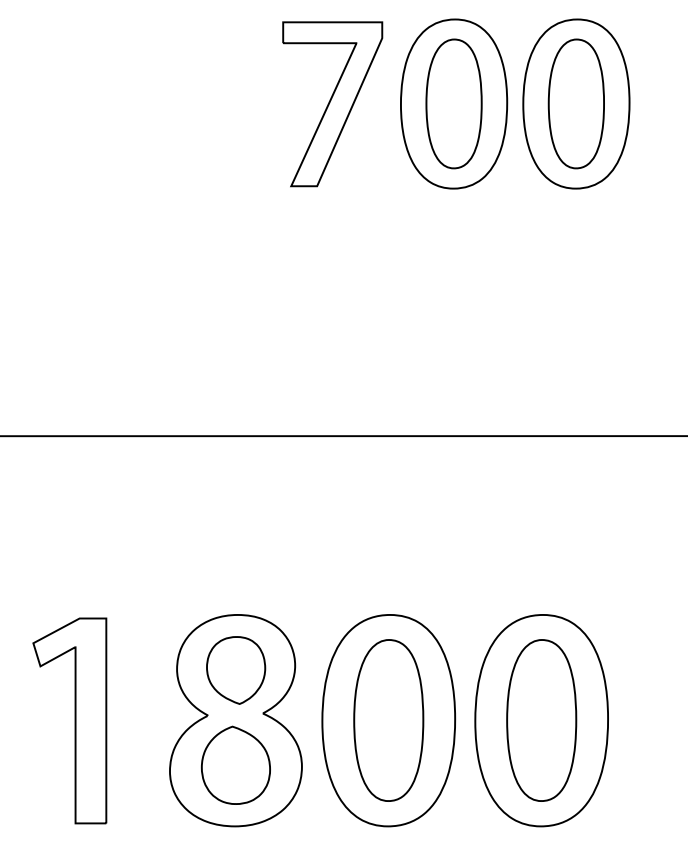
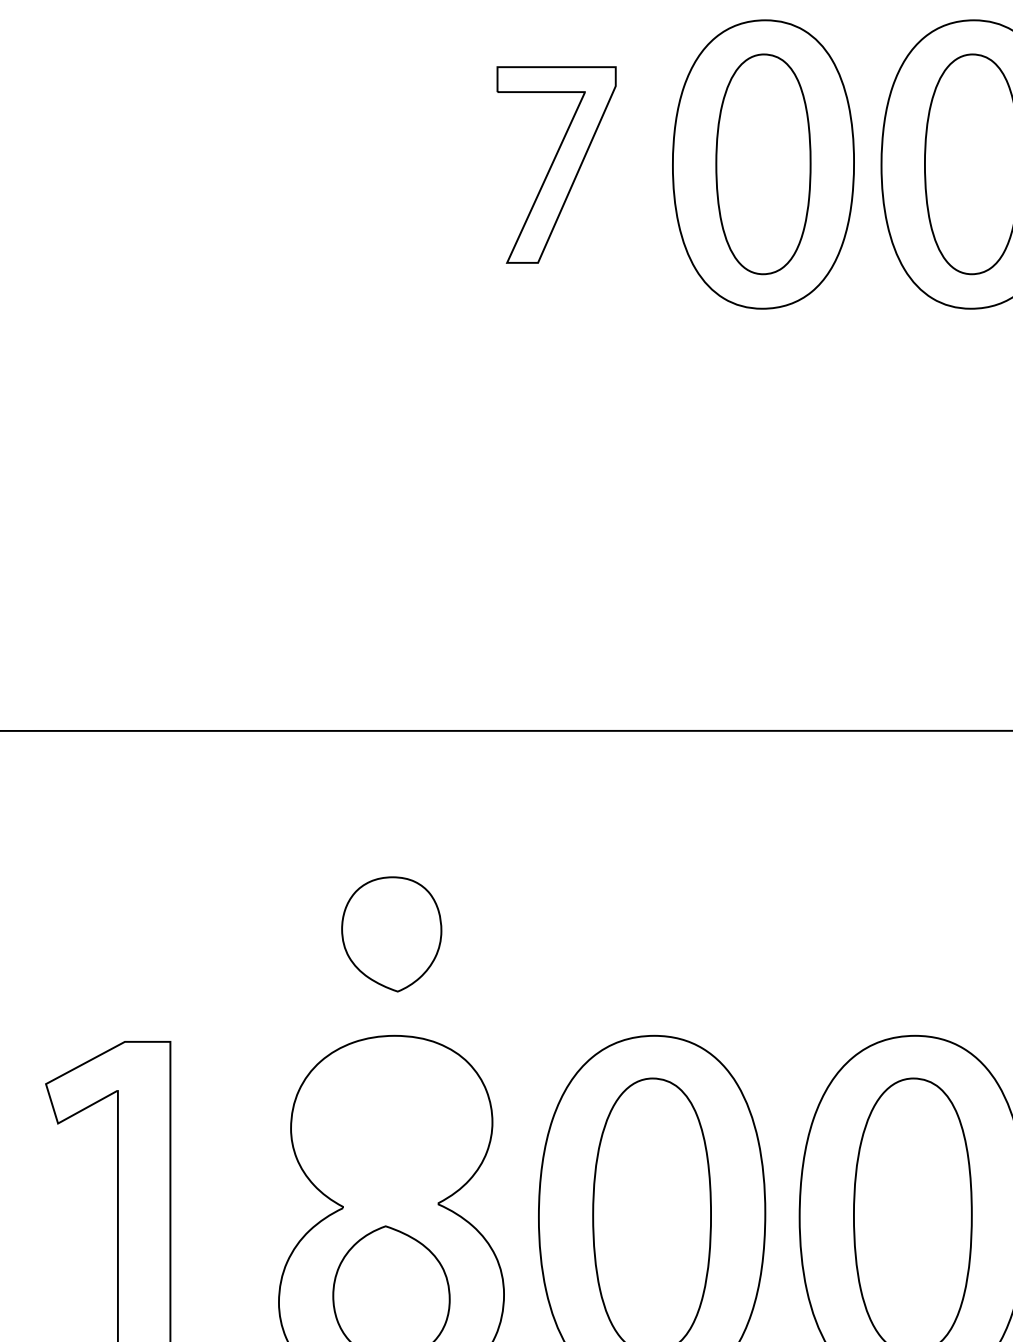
part: (332, 104) -> (556, 165), size x0.7
part: (236, 670) -> (392, 934), moved

